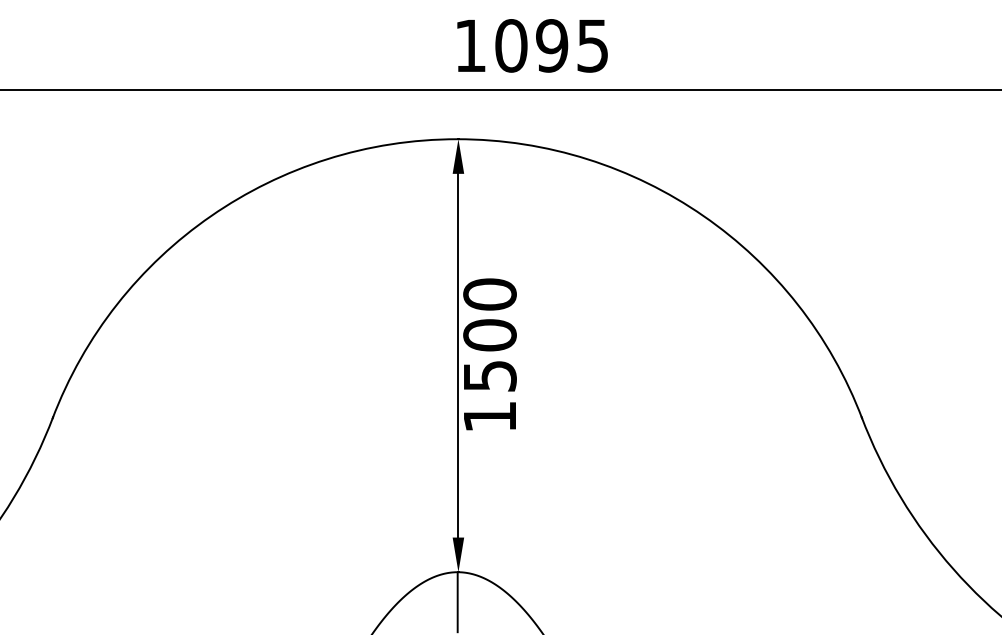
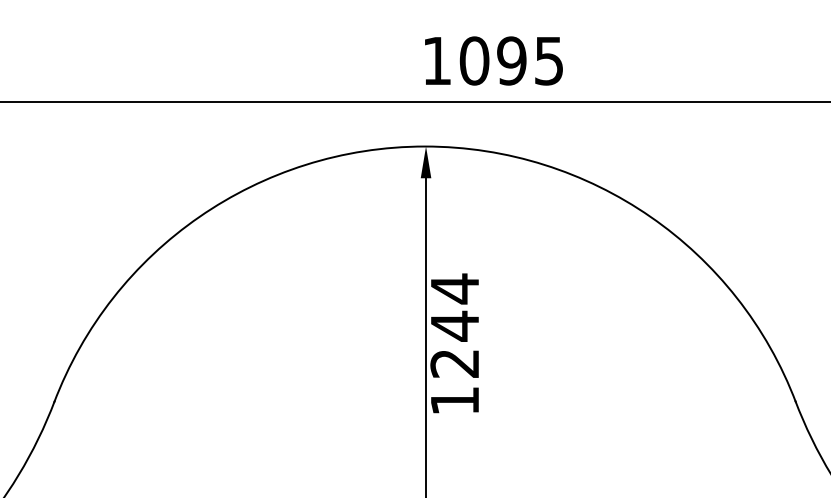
text: (489, 334) -> (454, 325), 1500 -> 1244

